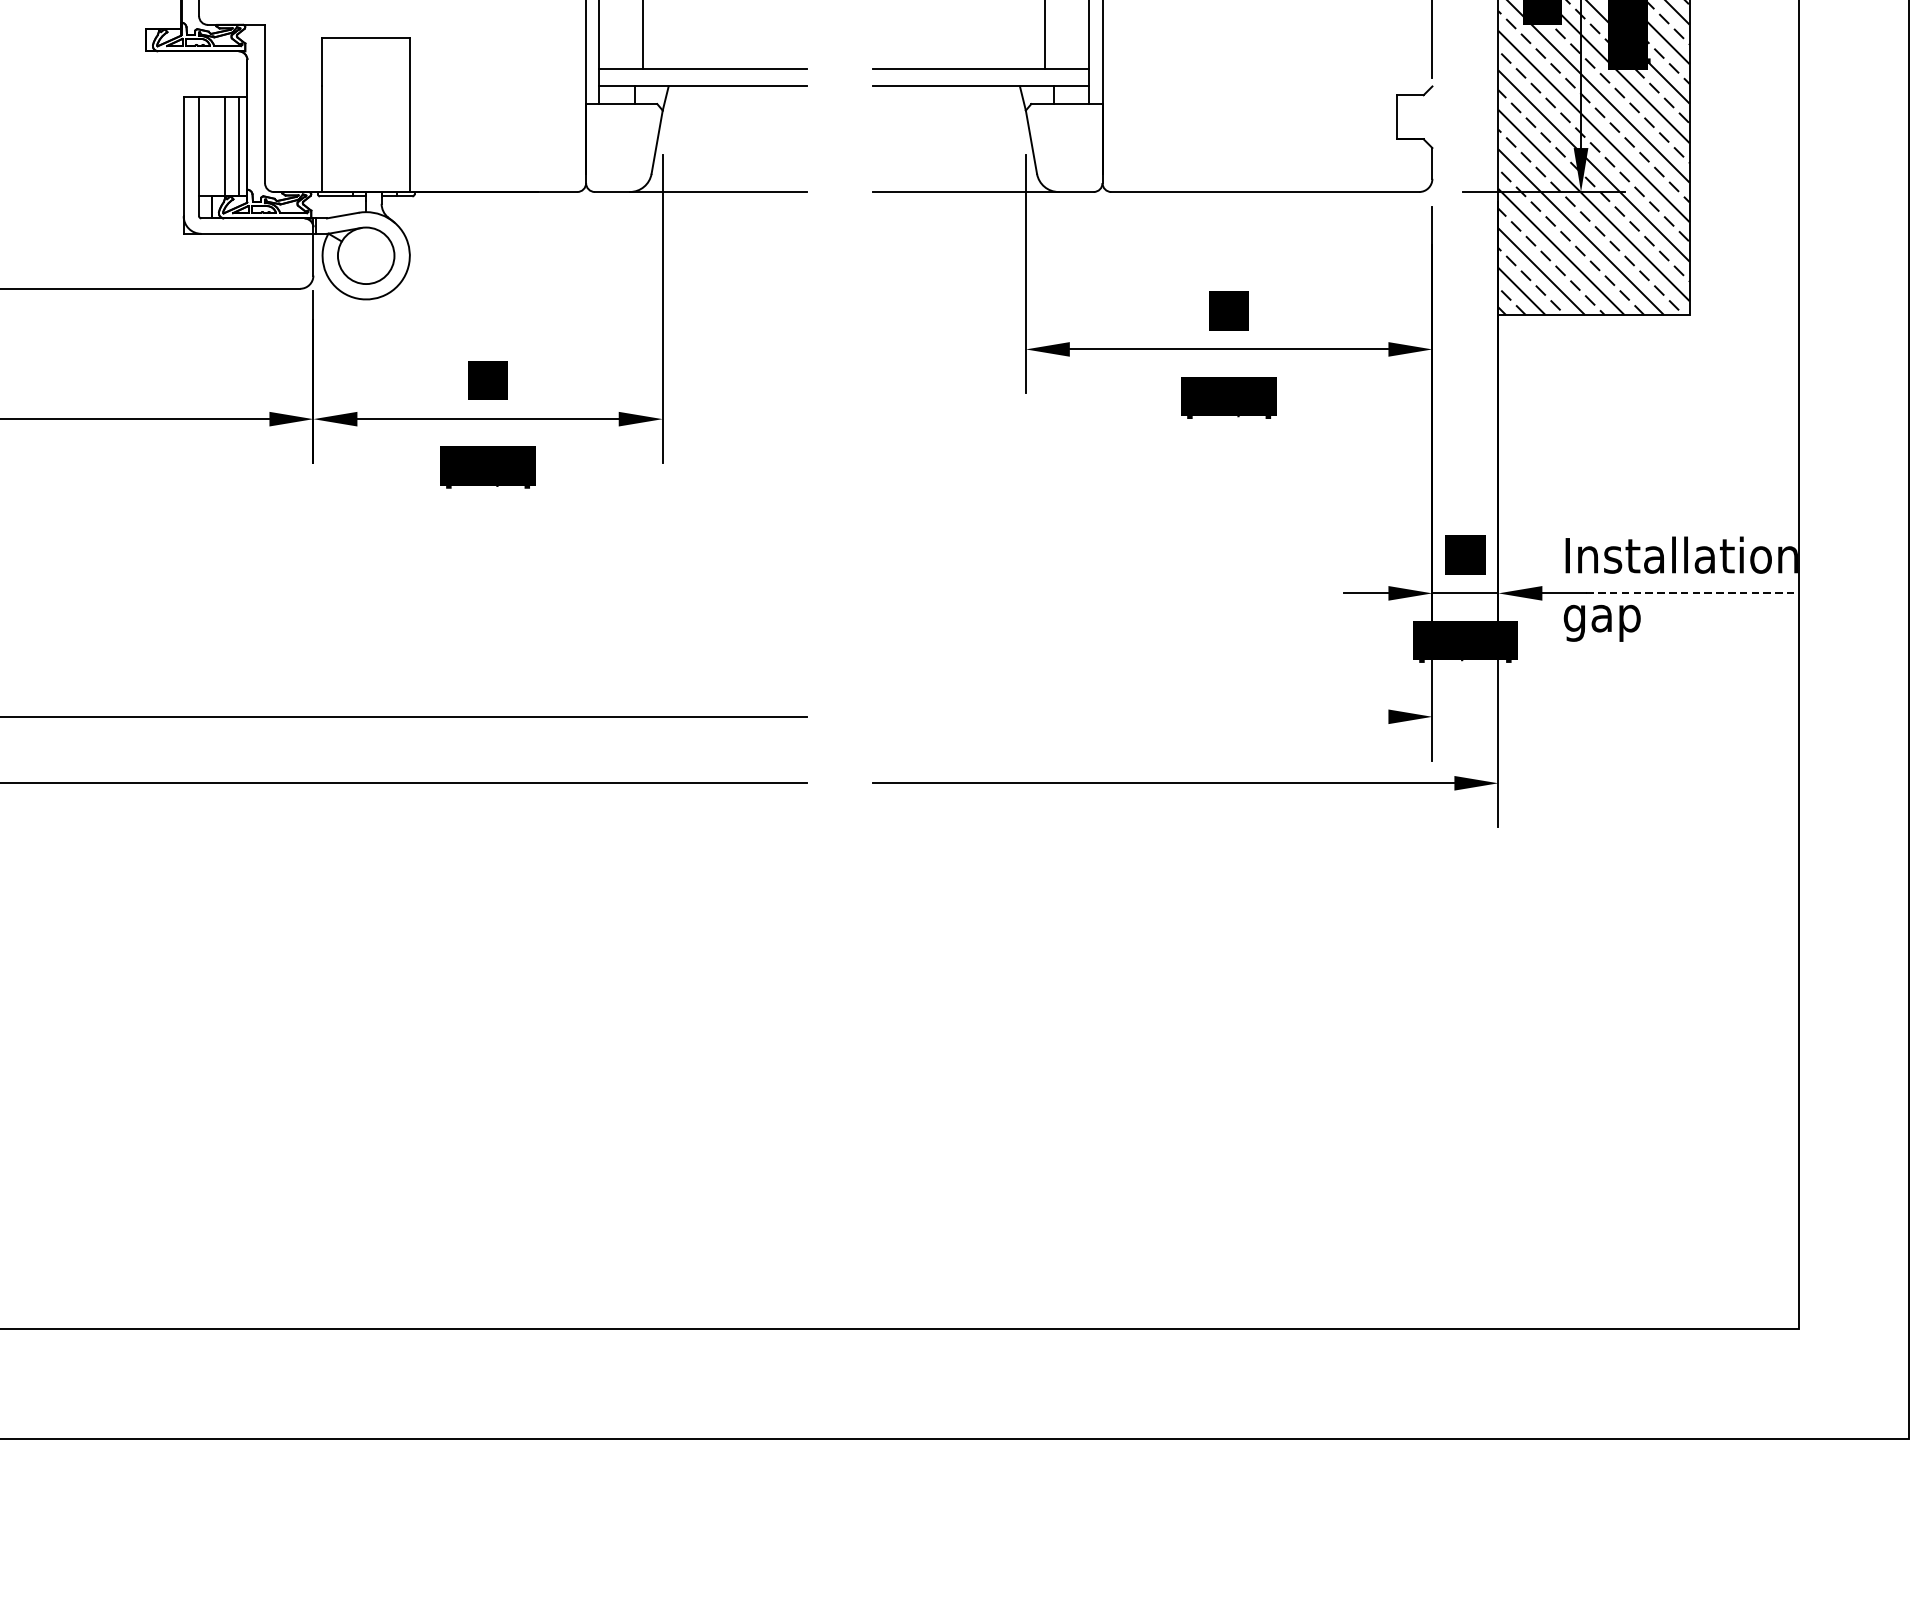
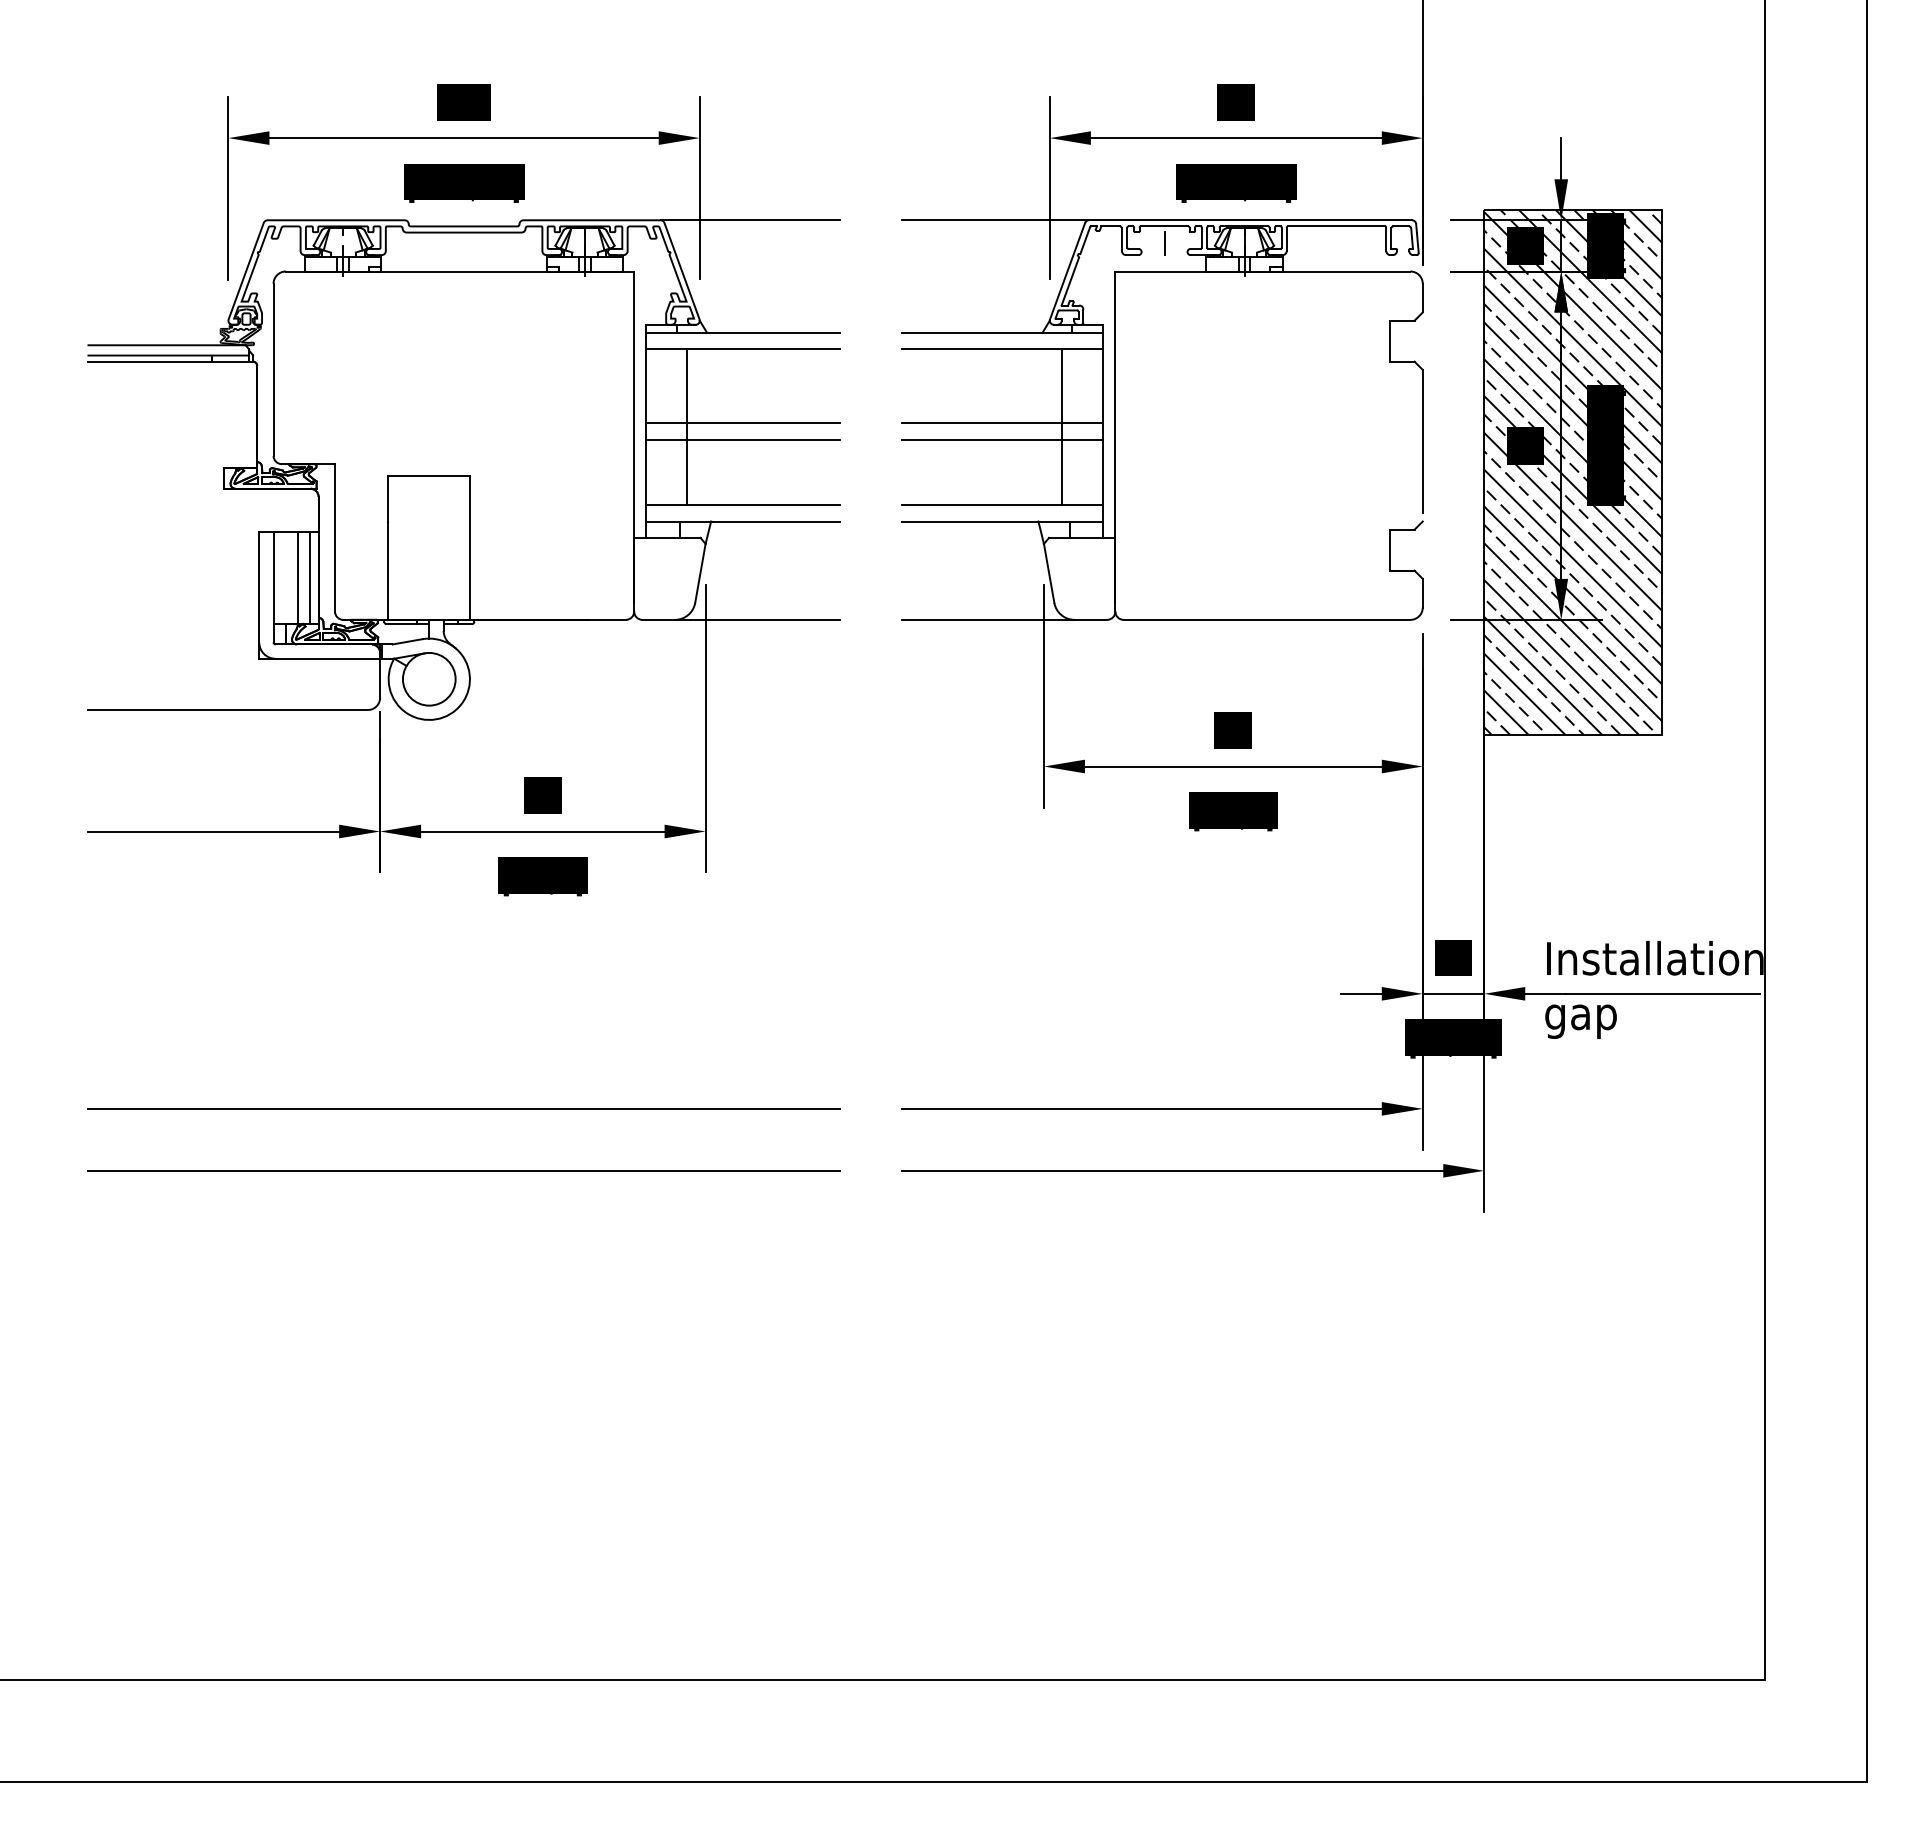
line: (1689, 593) -> (1662, 993), dashed -> solid
line: (1130, 716) -> (1141, 1108), added

